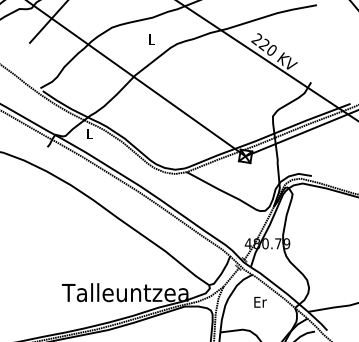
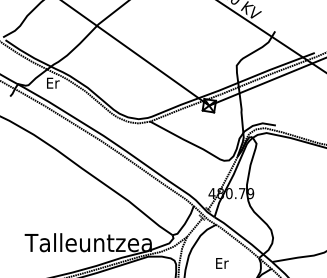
text: (90, 133) -> (53, 82), L -> Er
text: (260, 301) -> (222, 262), moved

